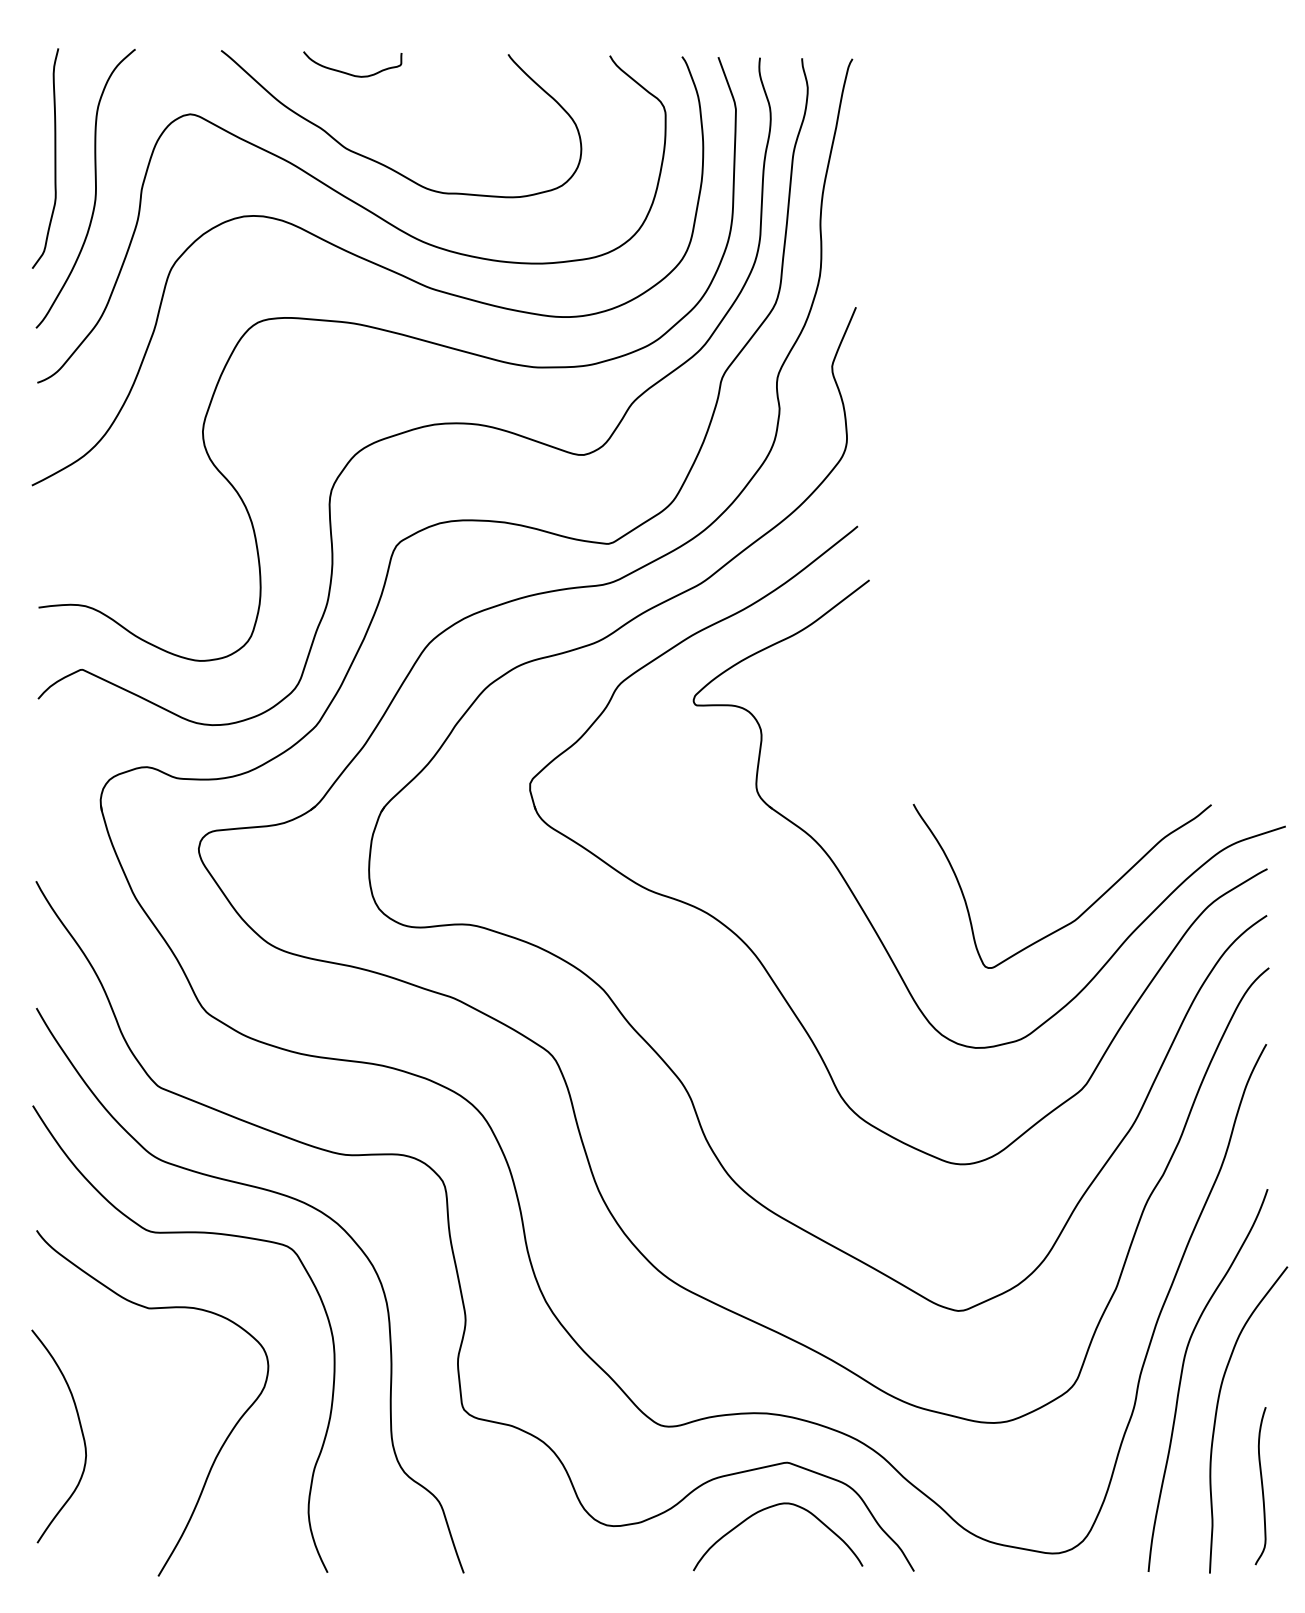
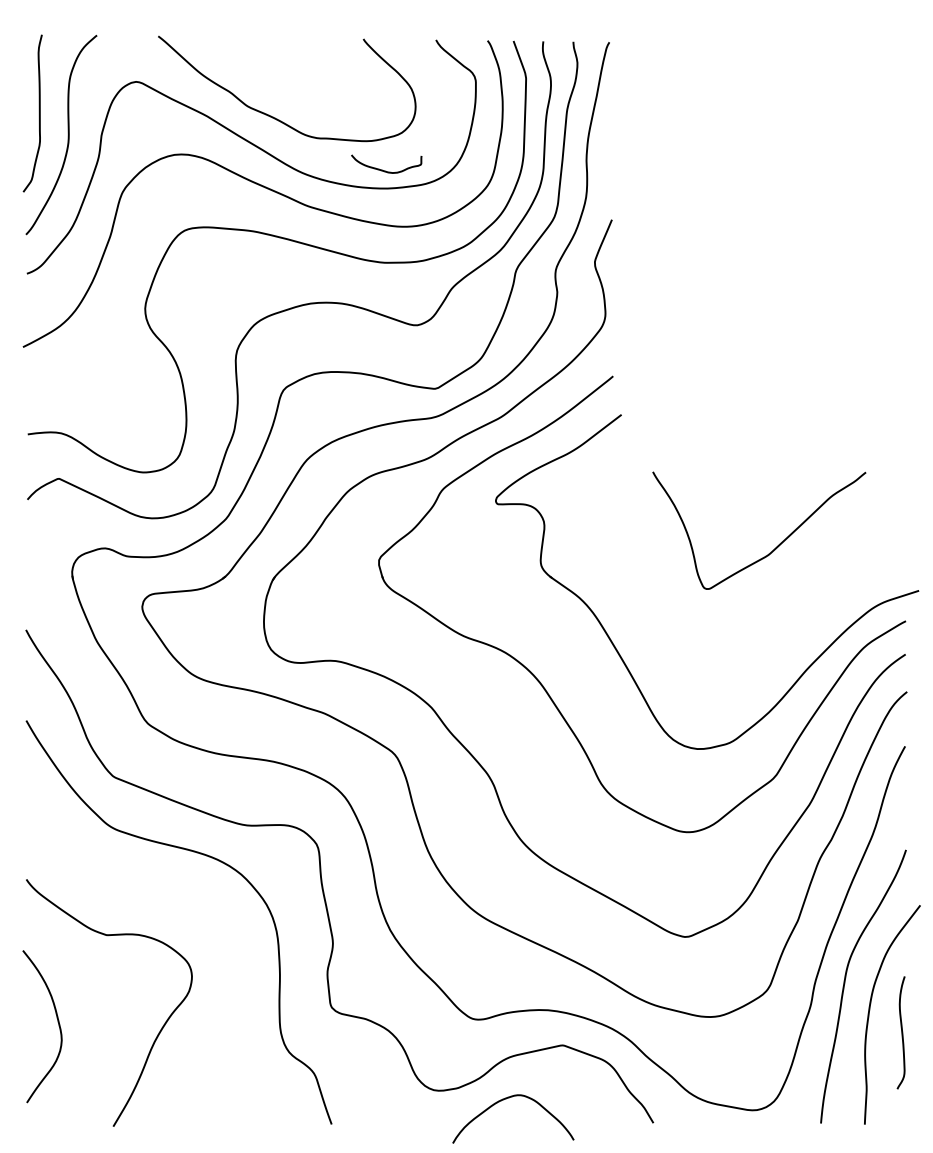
curve: (350, 73) -> (385, 170), moved
curve: (1085, 909) -> (775, 547), moved
curve: (183, 1233) -> (131, 881), removed
curve: (1261, 1486) -> (901, 1033), moved
curve: (769, 1508) -> (507, 1098), moved

